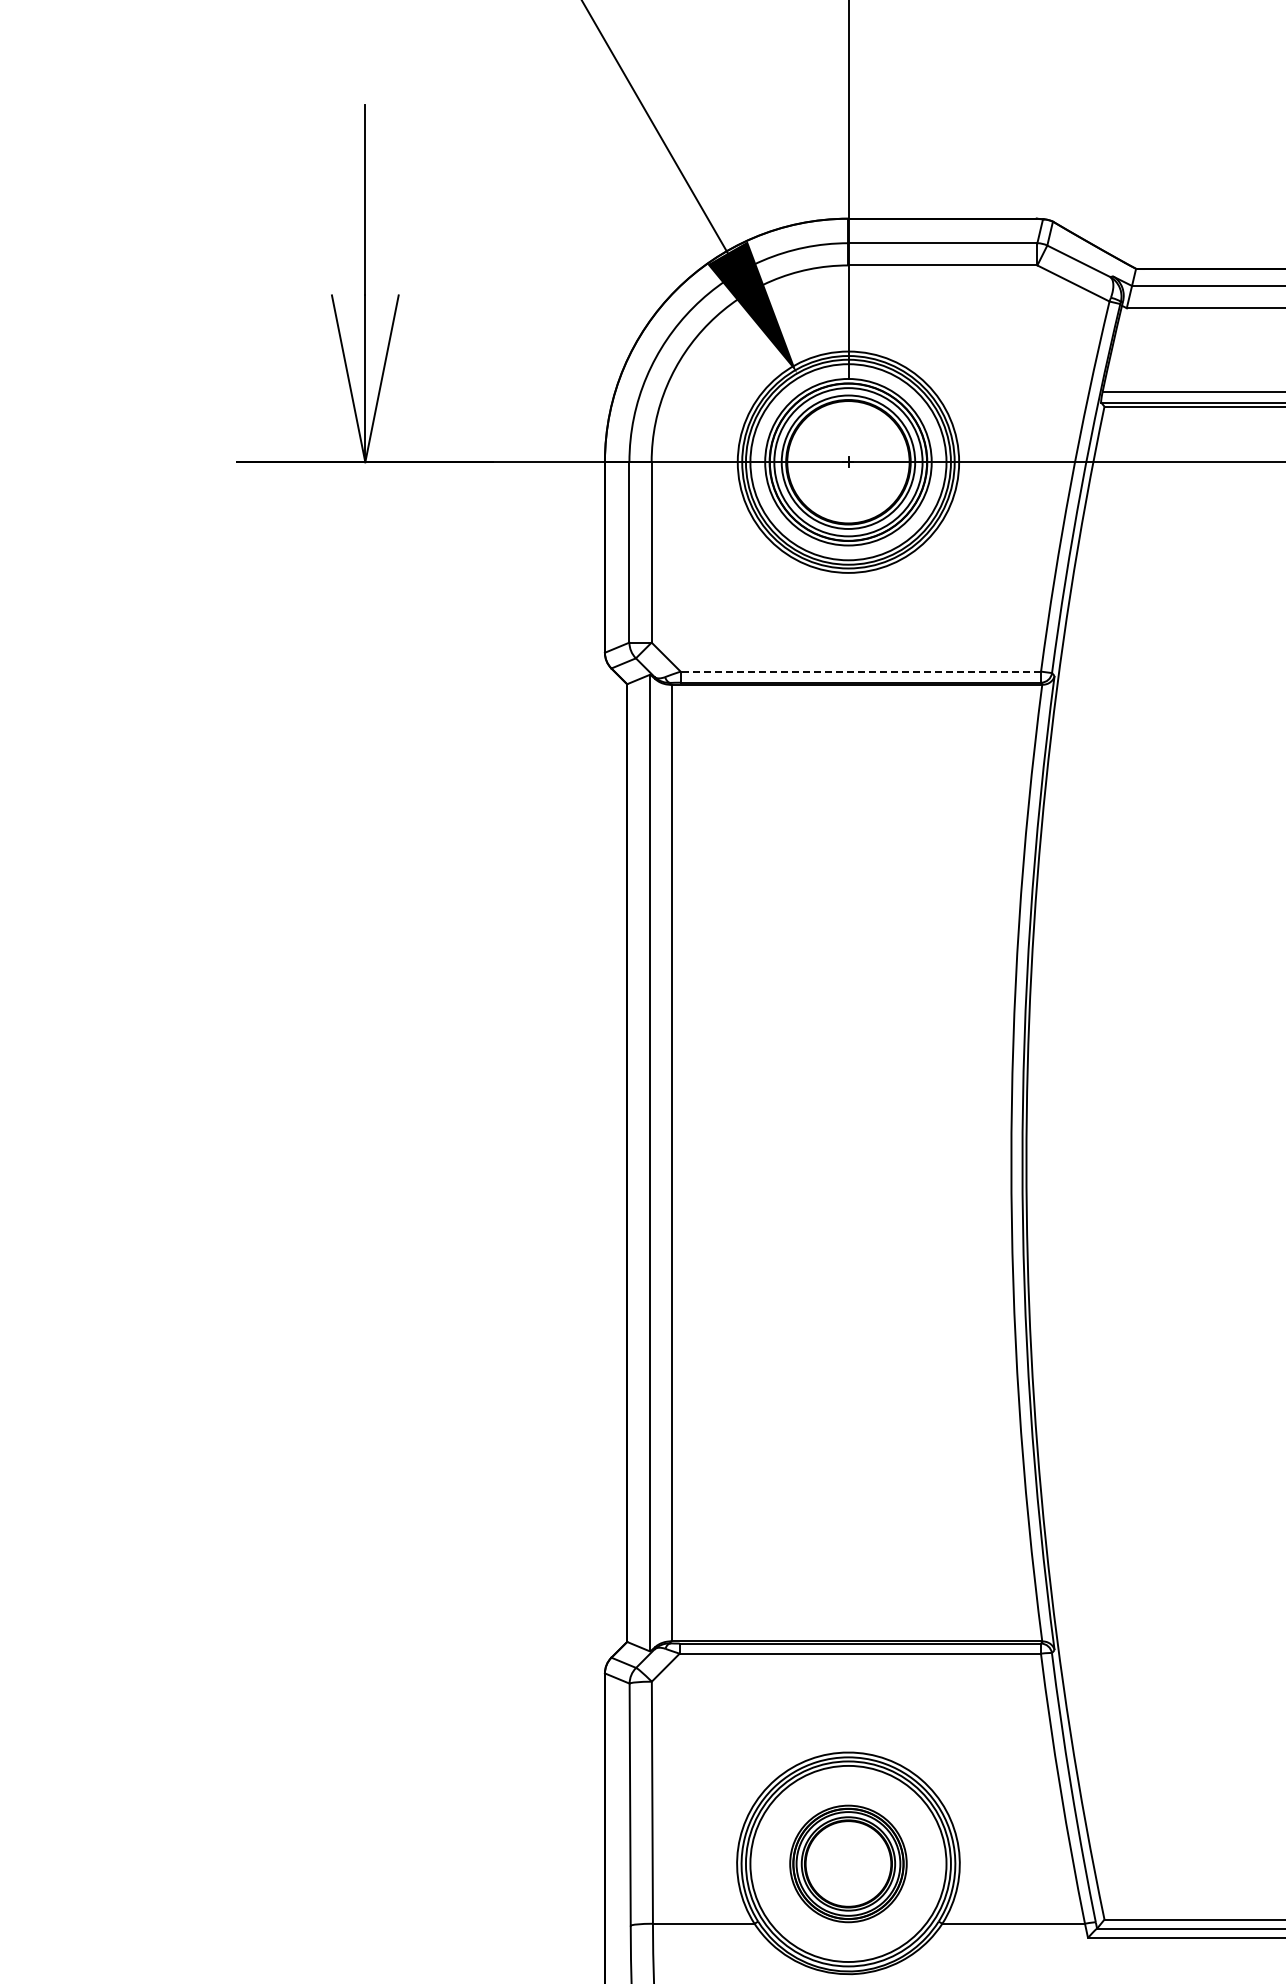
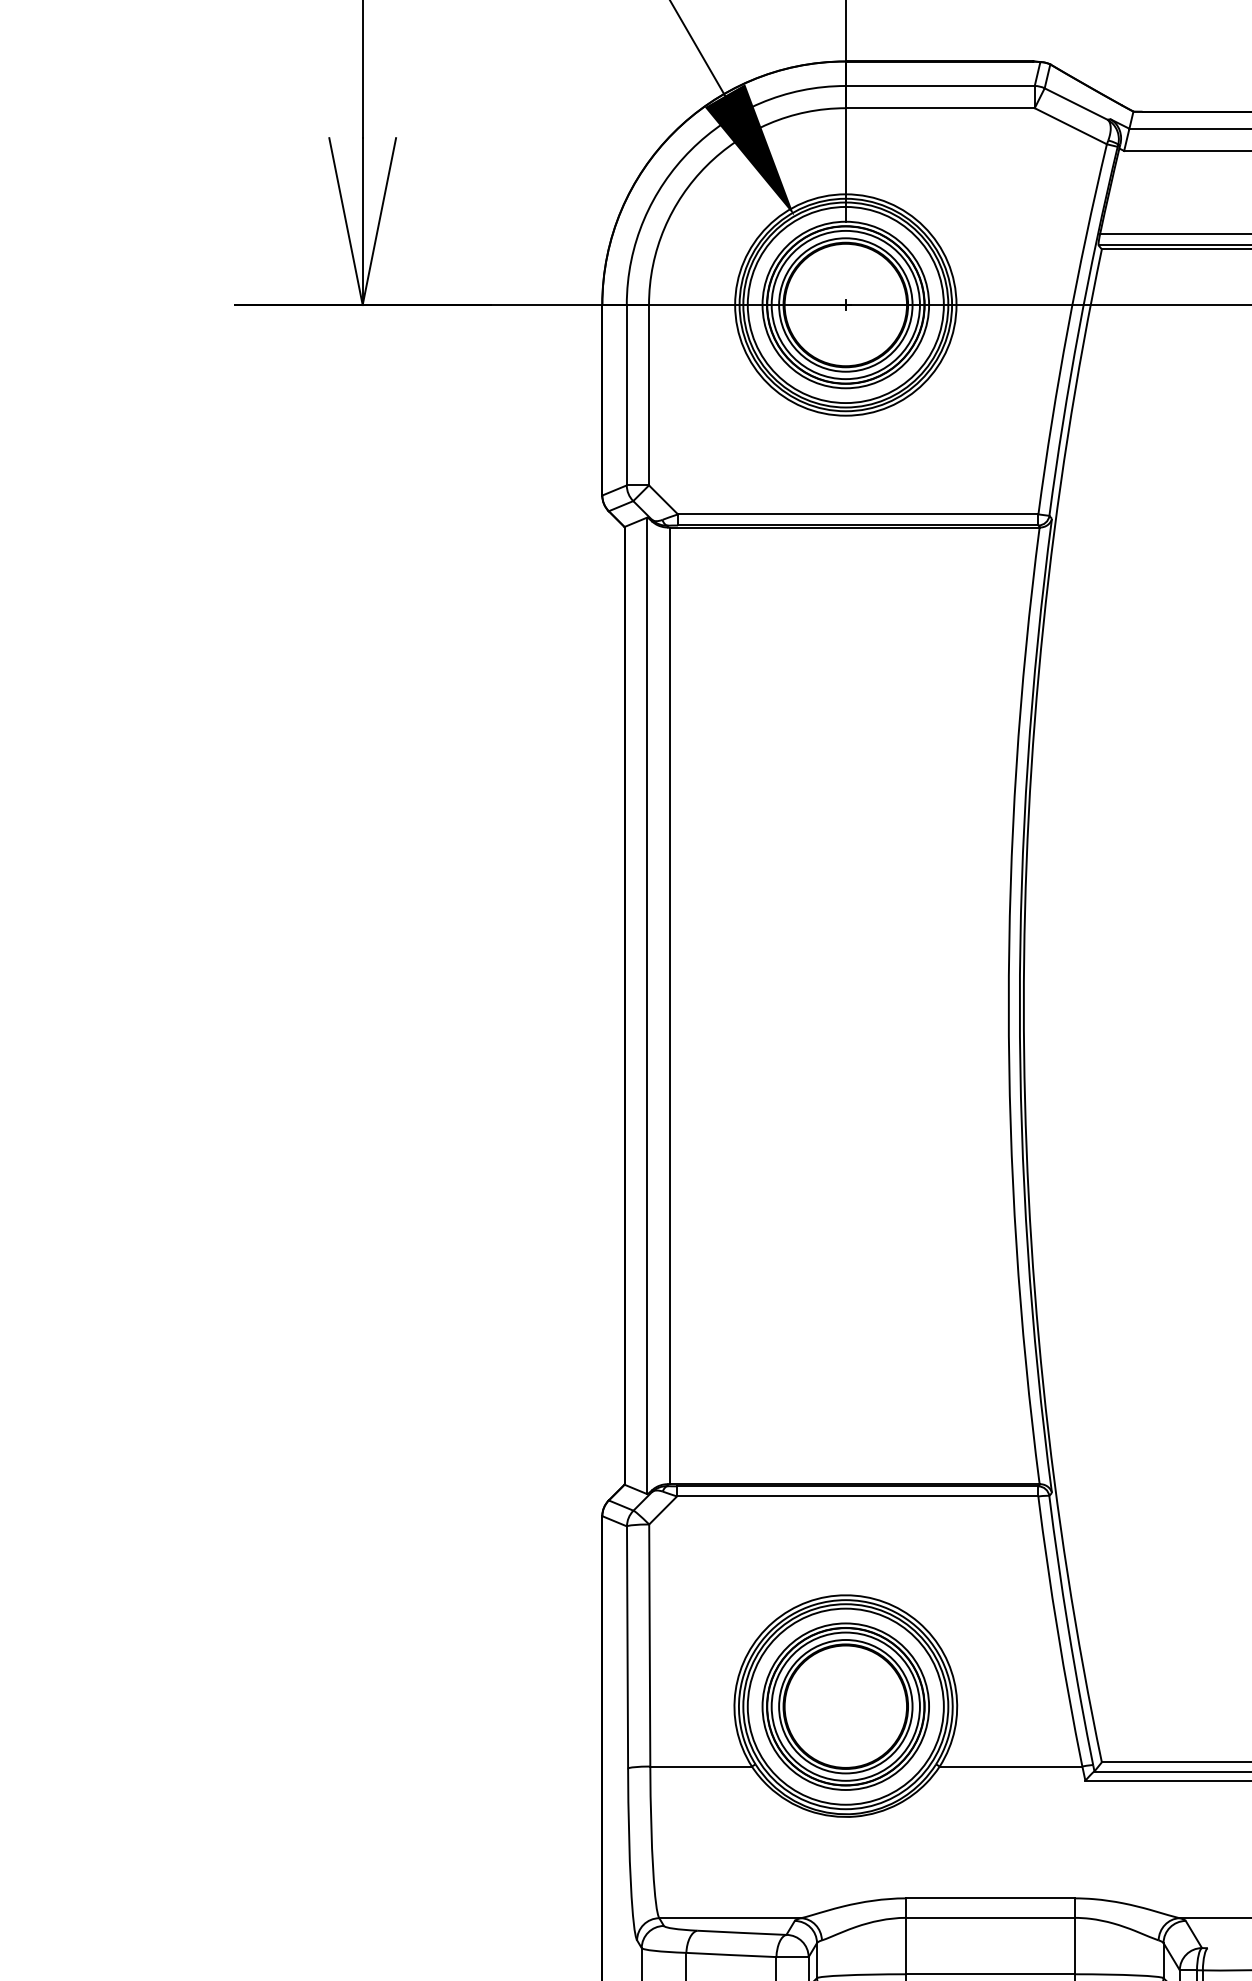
line: (860, 671) -> (857, 514), dashed -> solid
part: (848, 1863) -> (845, 1706), size x1.43

